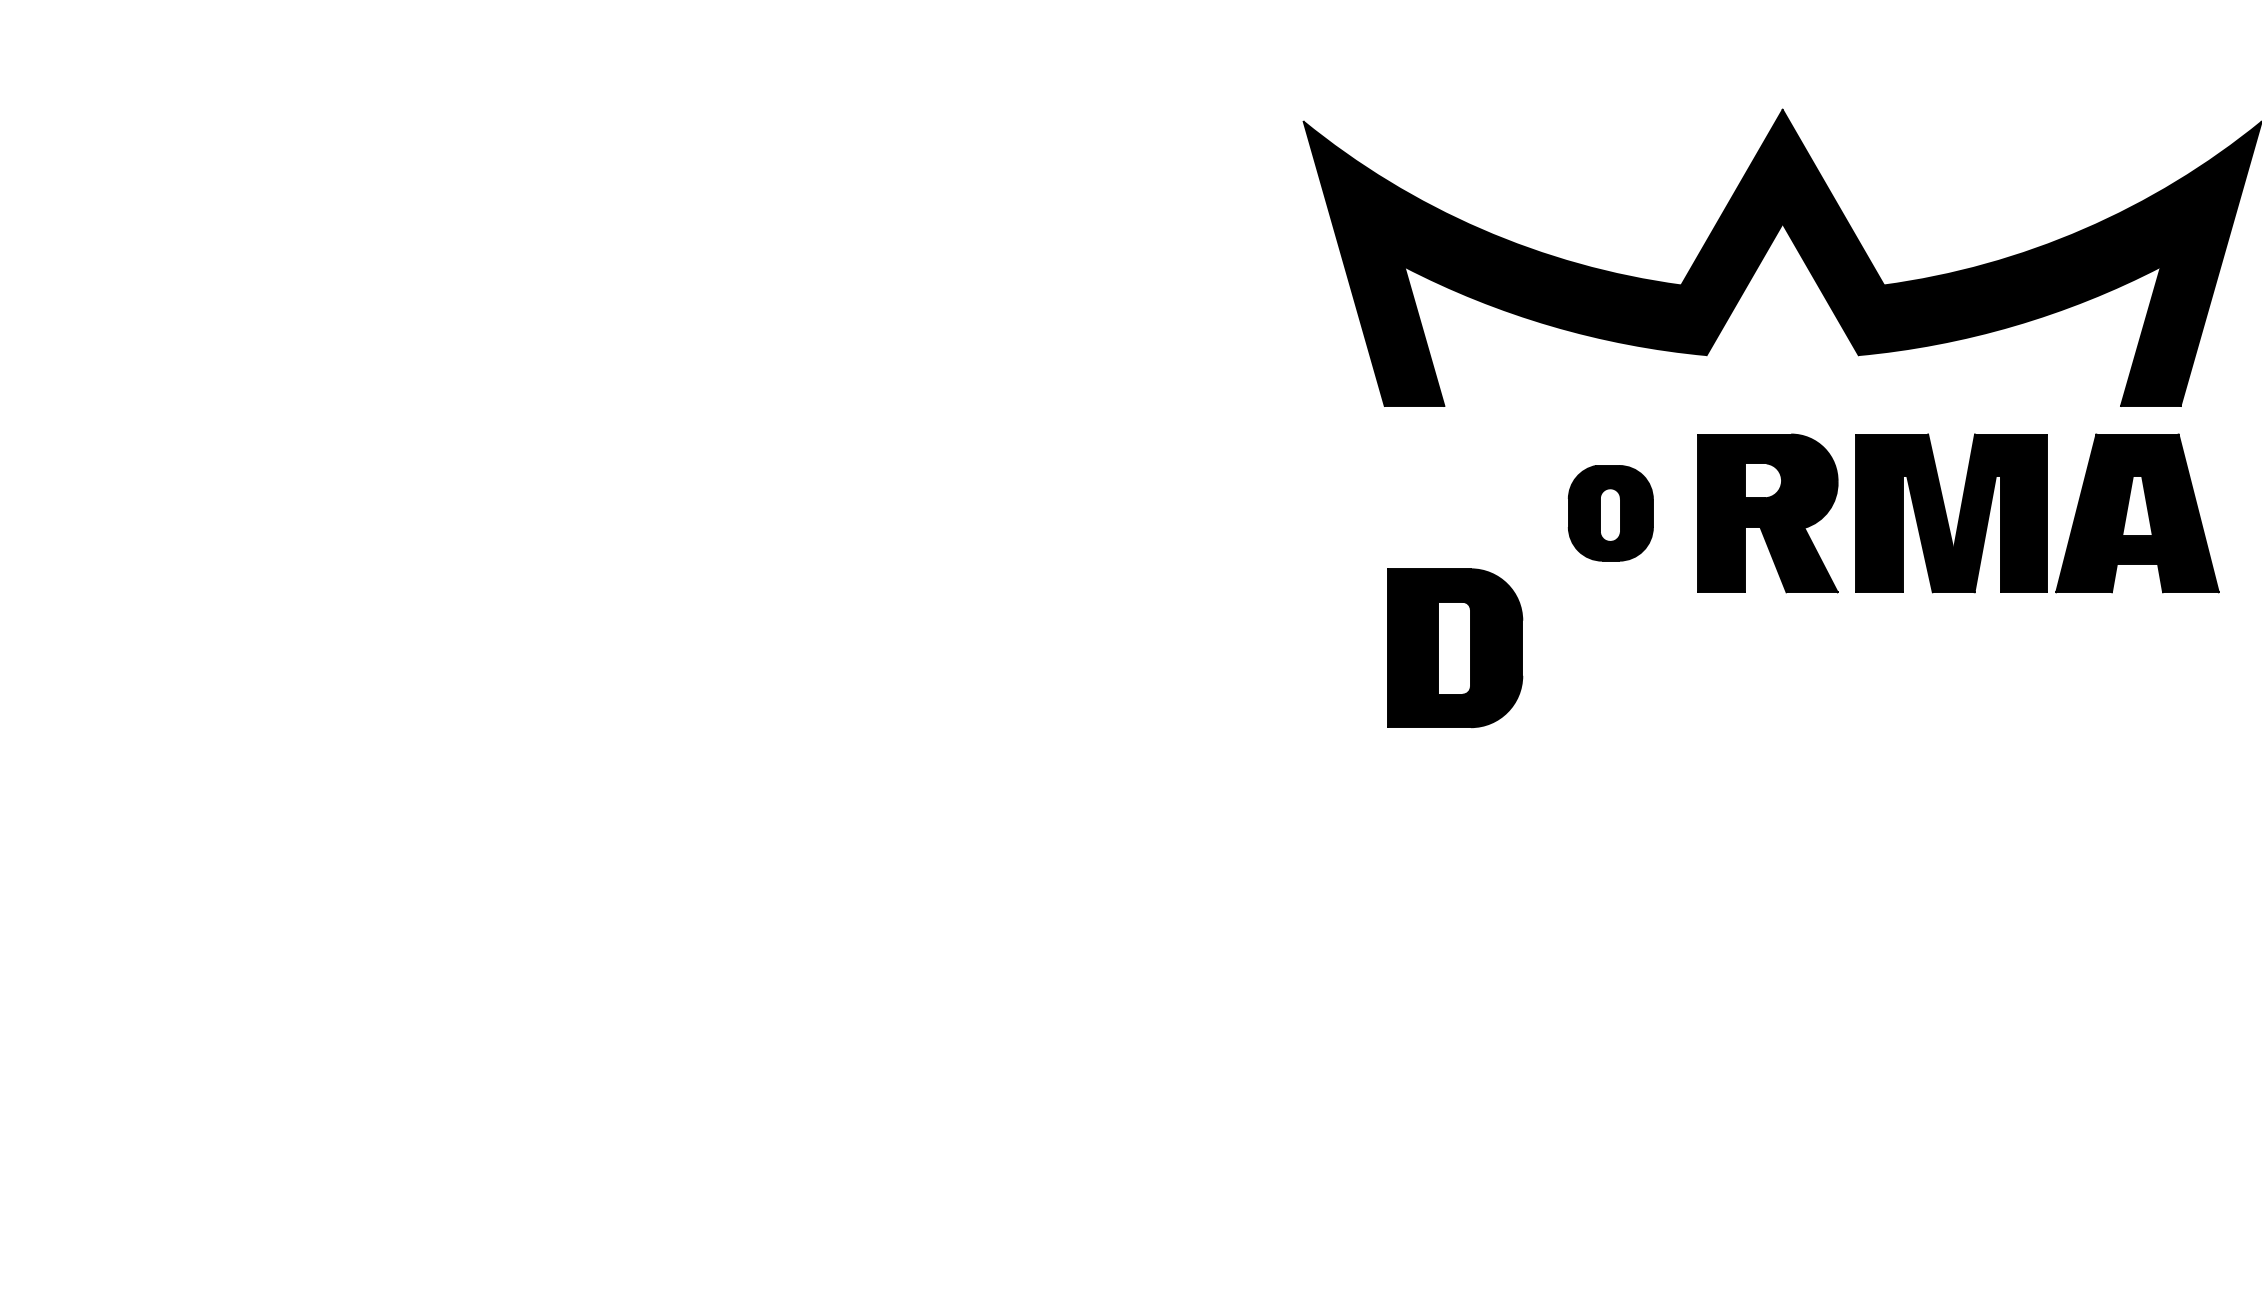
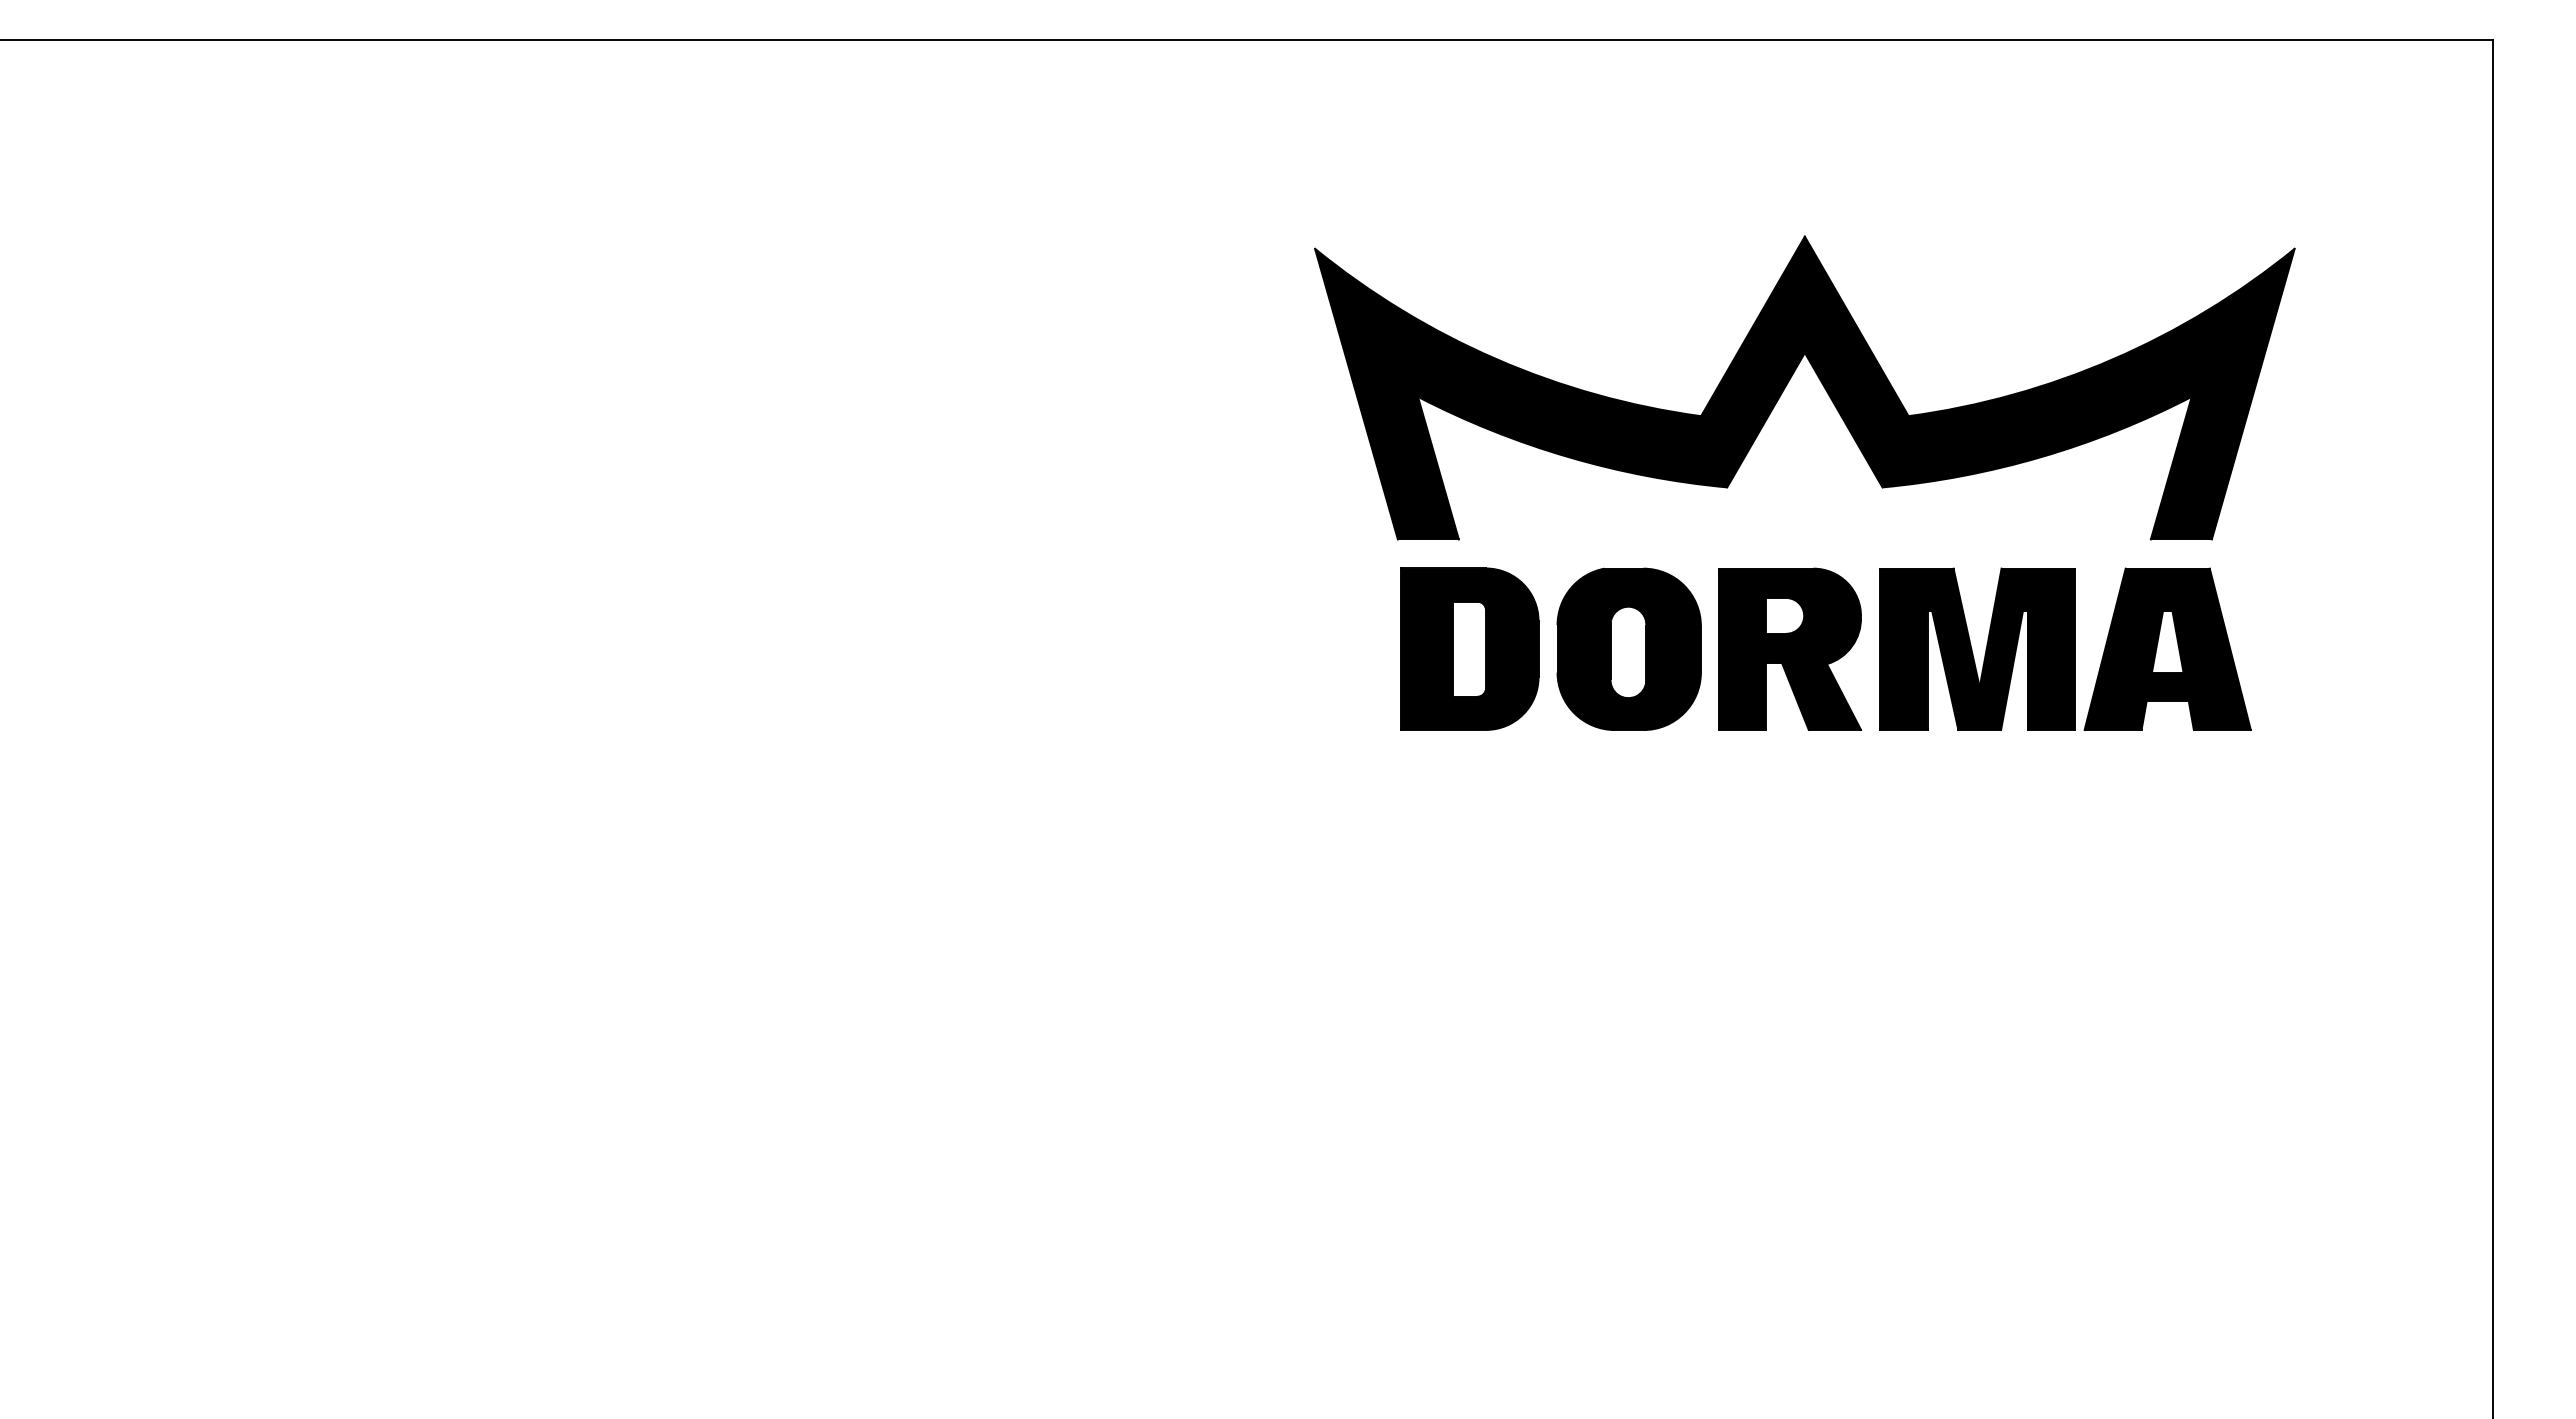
part: (1610, 512) -> (1628, 648), size x1.67
part: (1454, 647) -> (1469, 648), moved

